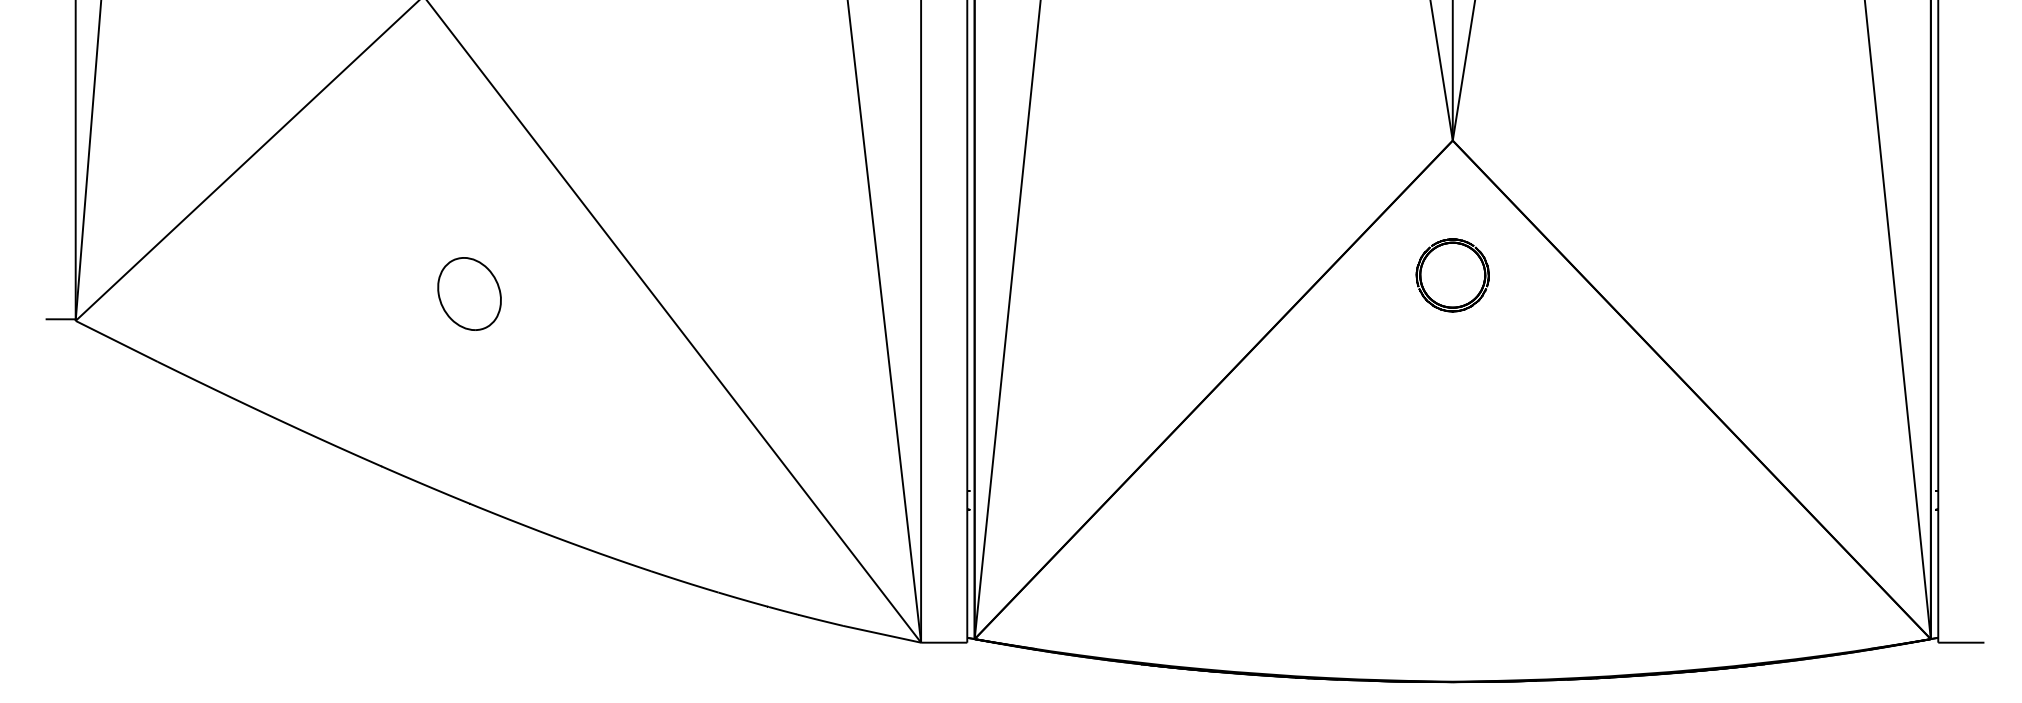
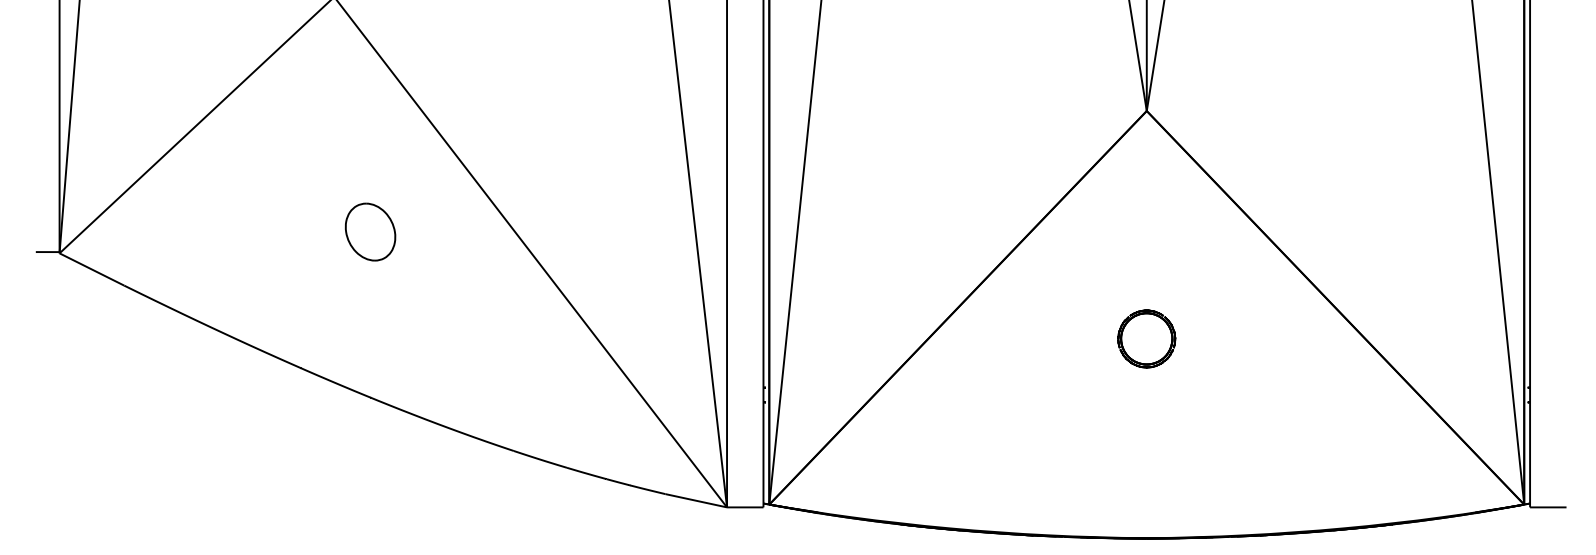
part: (1452, 275) -> (1146, 339), moved

